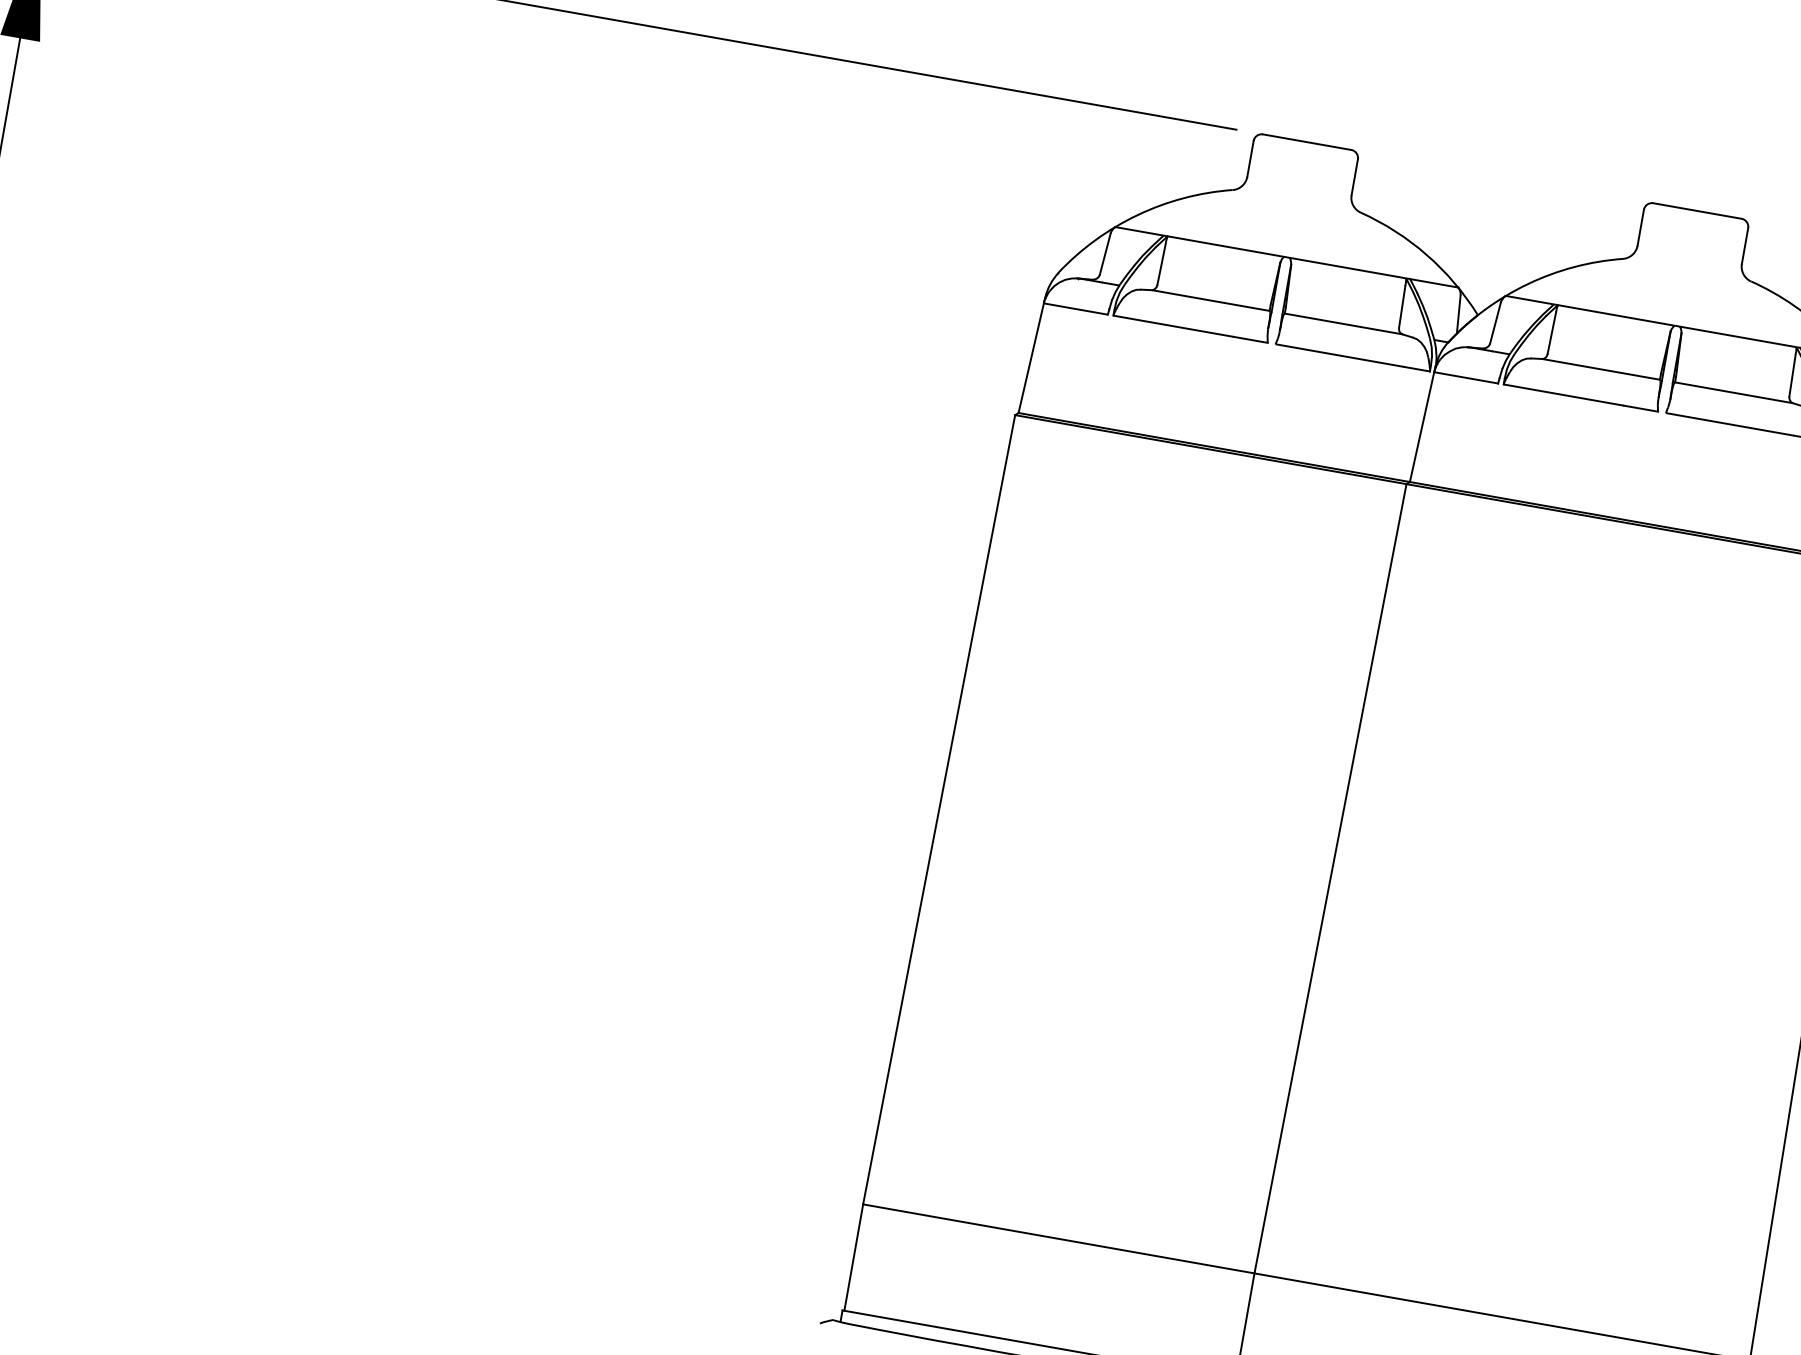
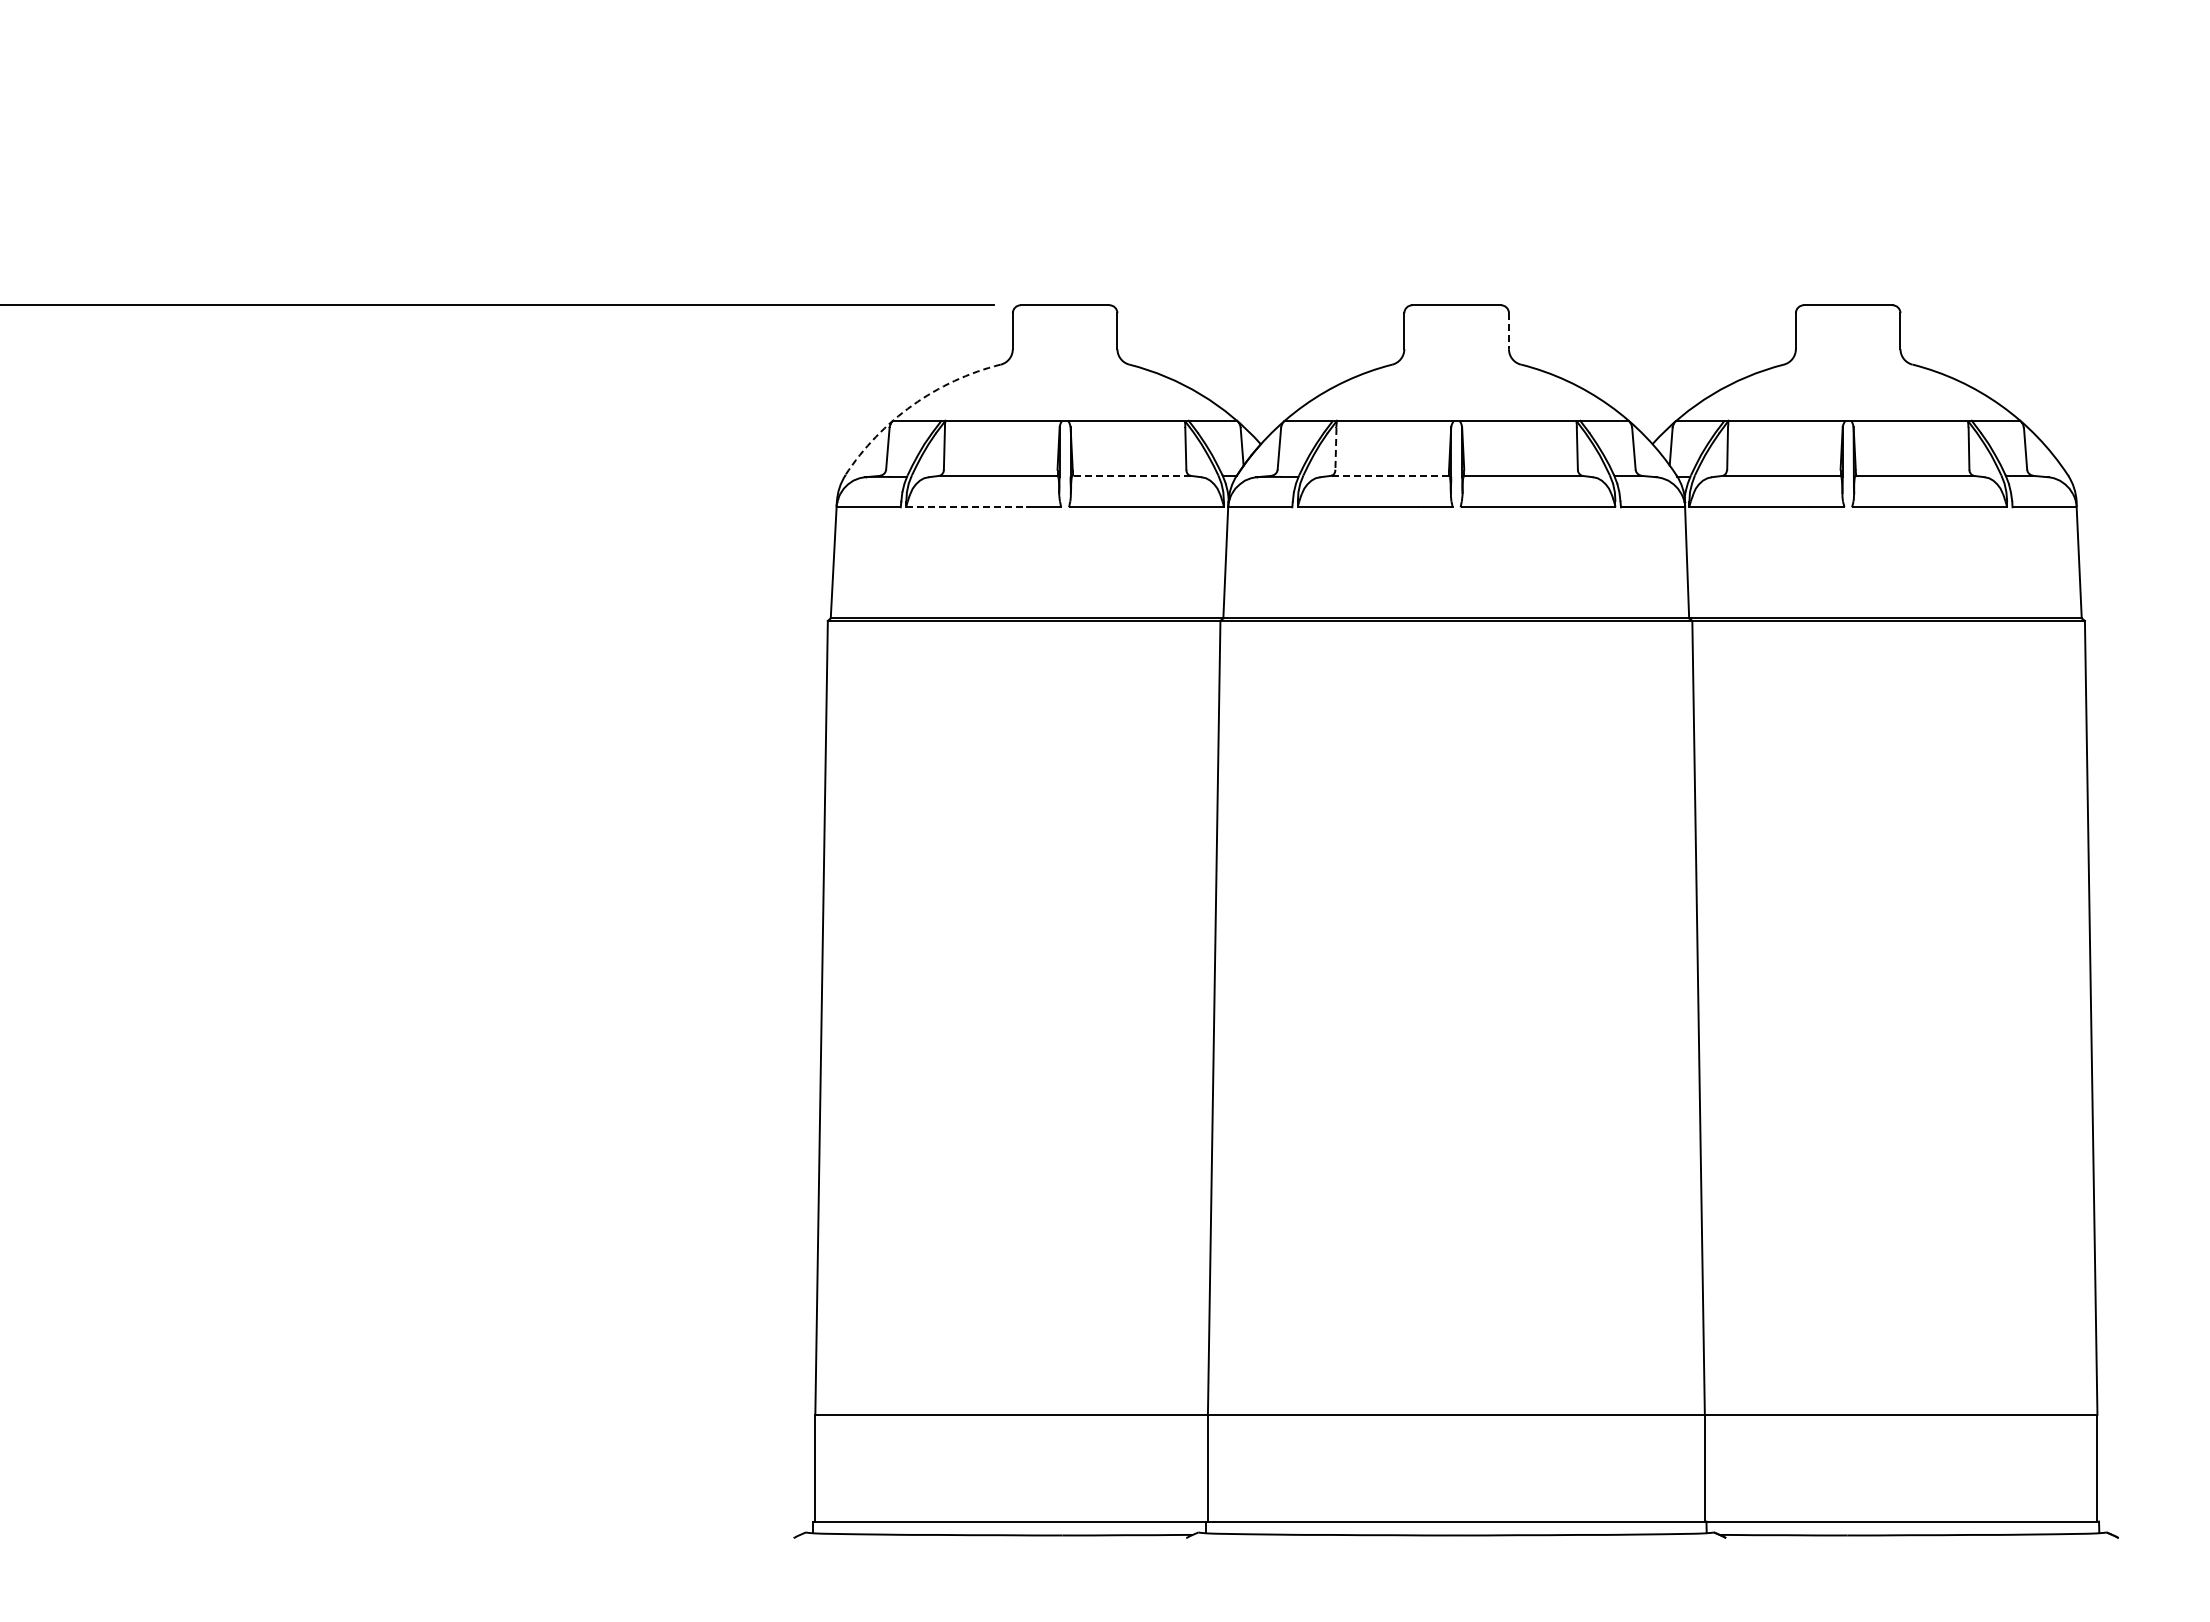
arc: (1137, 215) -> (912, 405), solid -> dashed
line: (1744, 246) -> (1508, 331), solid -> dashed
line: (1343, 323) -> (1131, 475), solid -> dashed
line: (1171, 326) -> (964, 507), solid -> dashed
line: (1551, 332) -> (1335, 448), solid -> dashed
line: (1600, 368) -> (1389, 475), solid -> dashed

